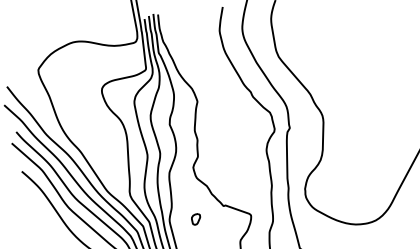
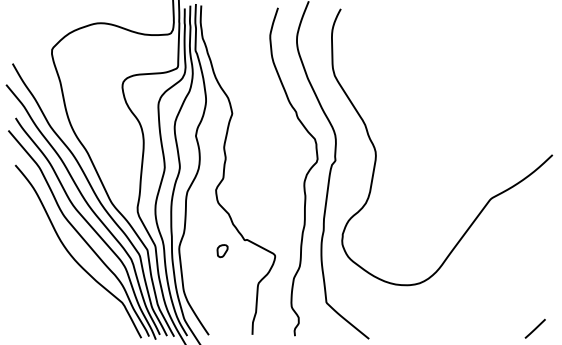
part: (196, 219) -> (222, 251), moved

